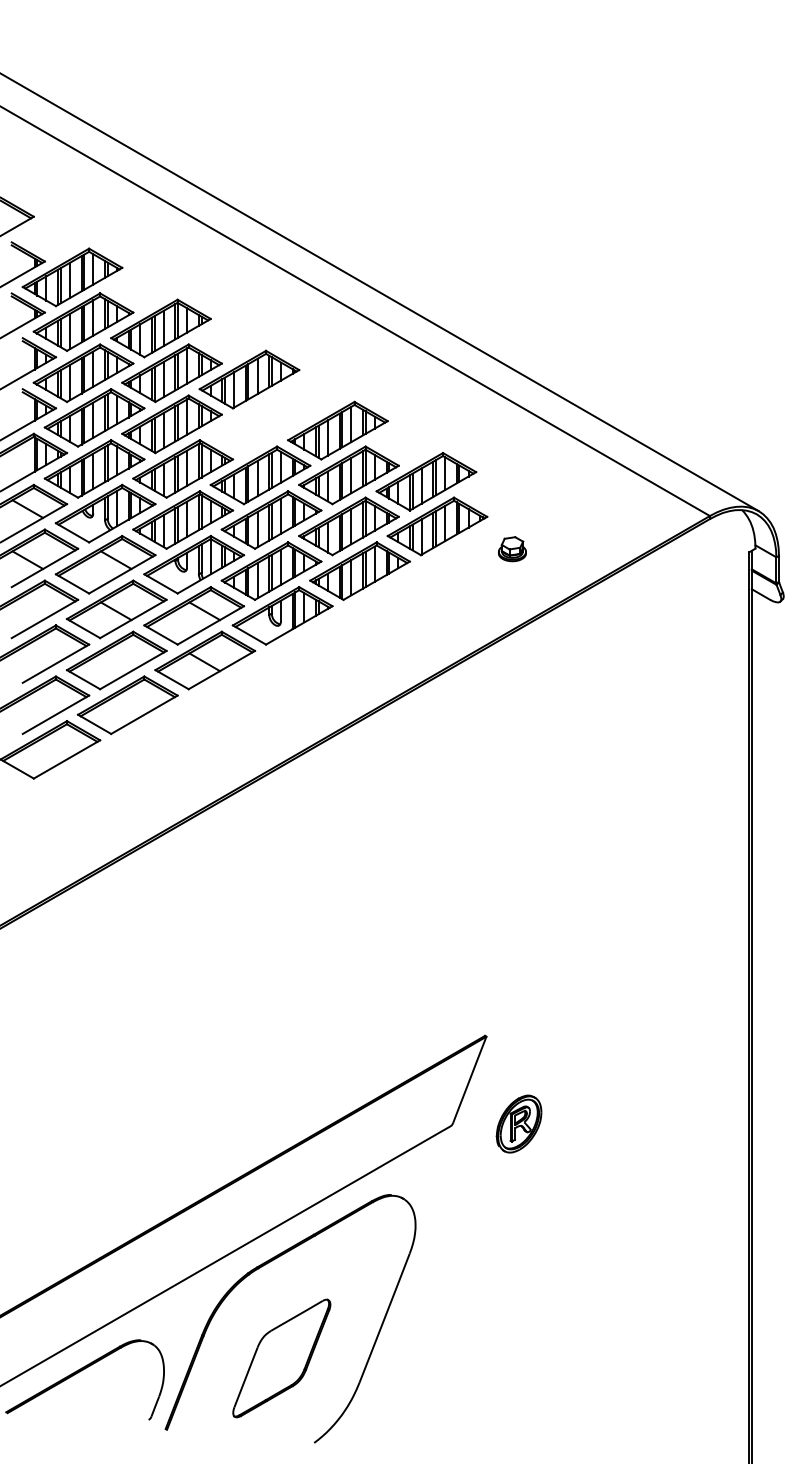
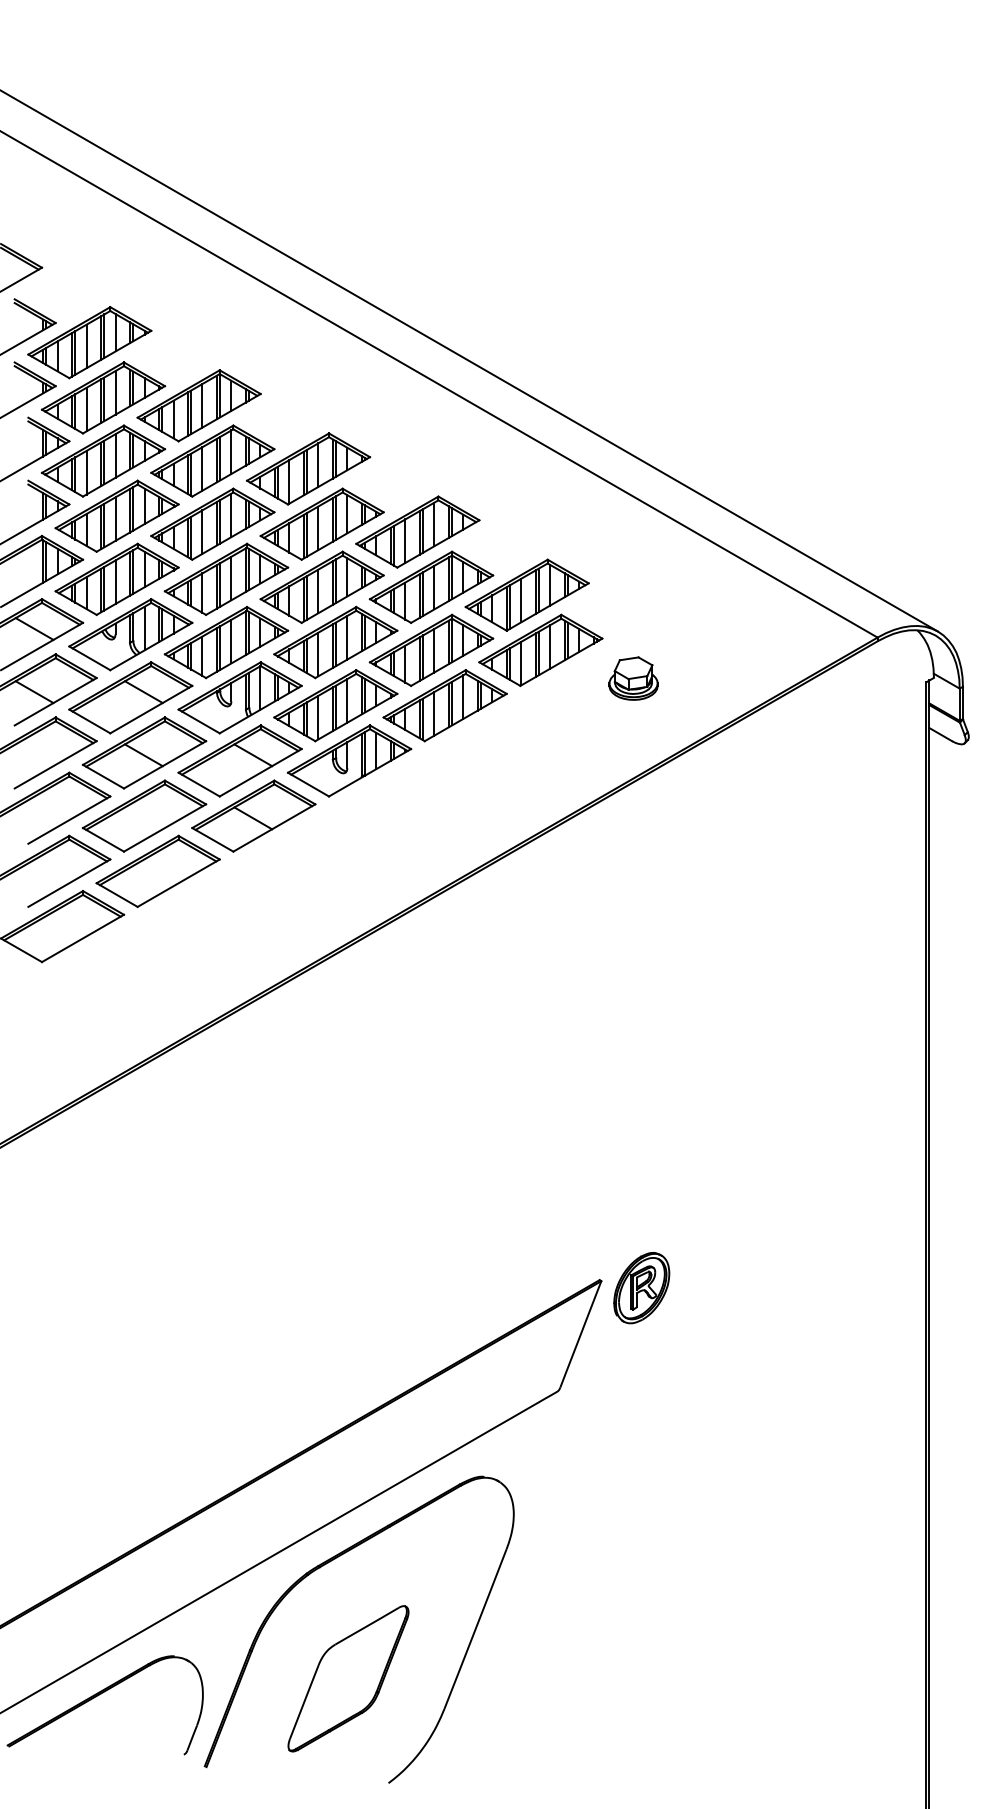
part: (259, 423) -> (321, 523), added
part: (512, 549) -> (633, 678), size x1.43
part: (518, 1124) -> (641, 1288), moved

